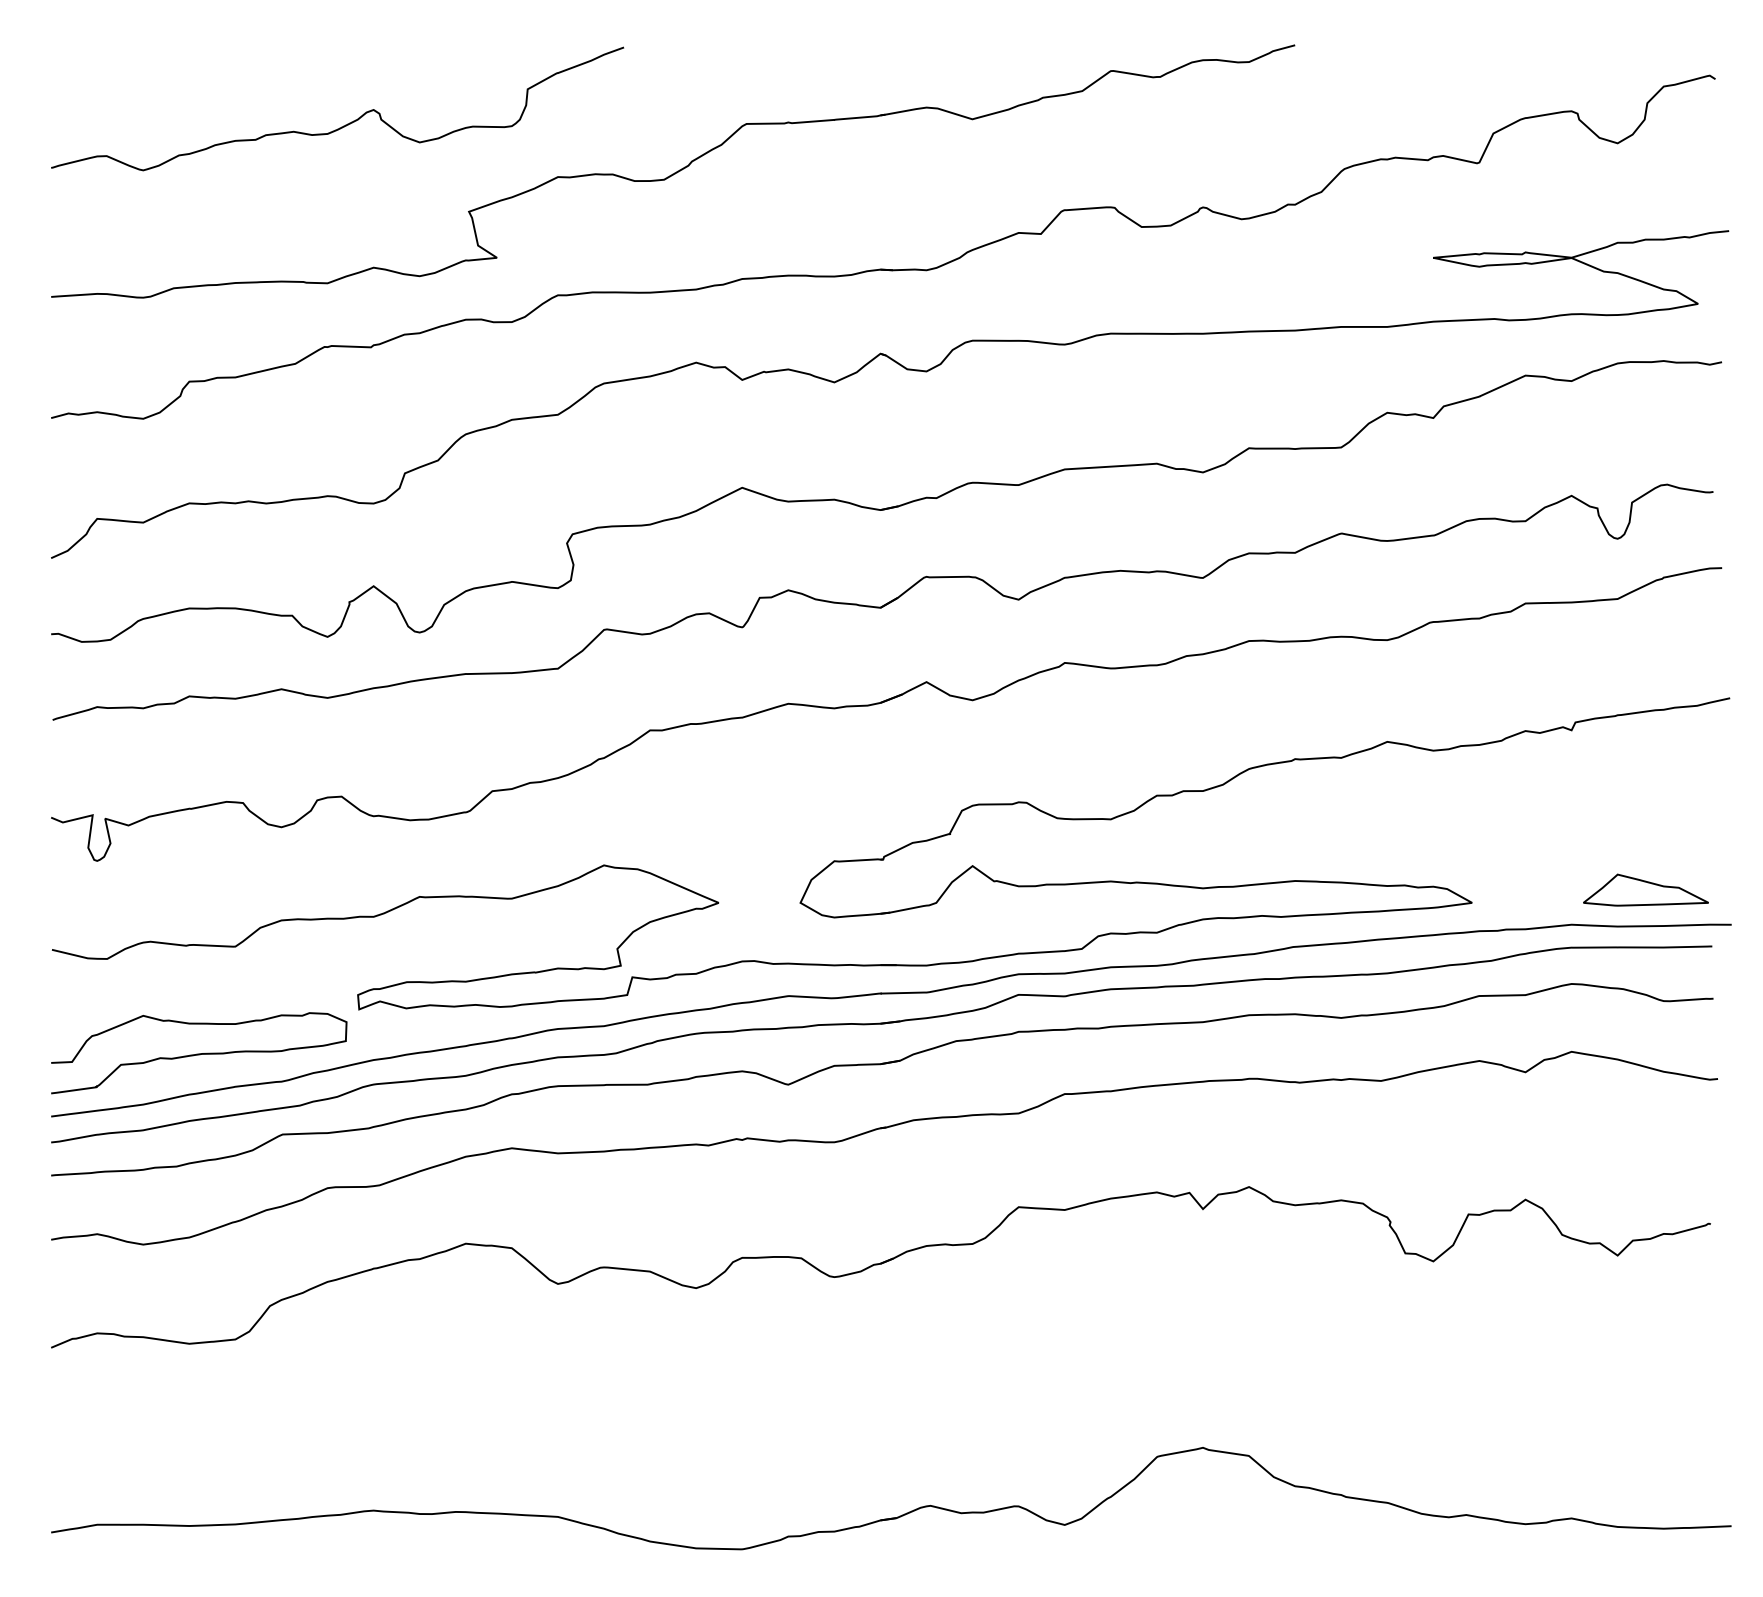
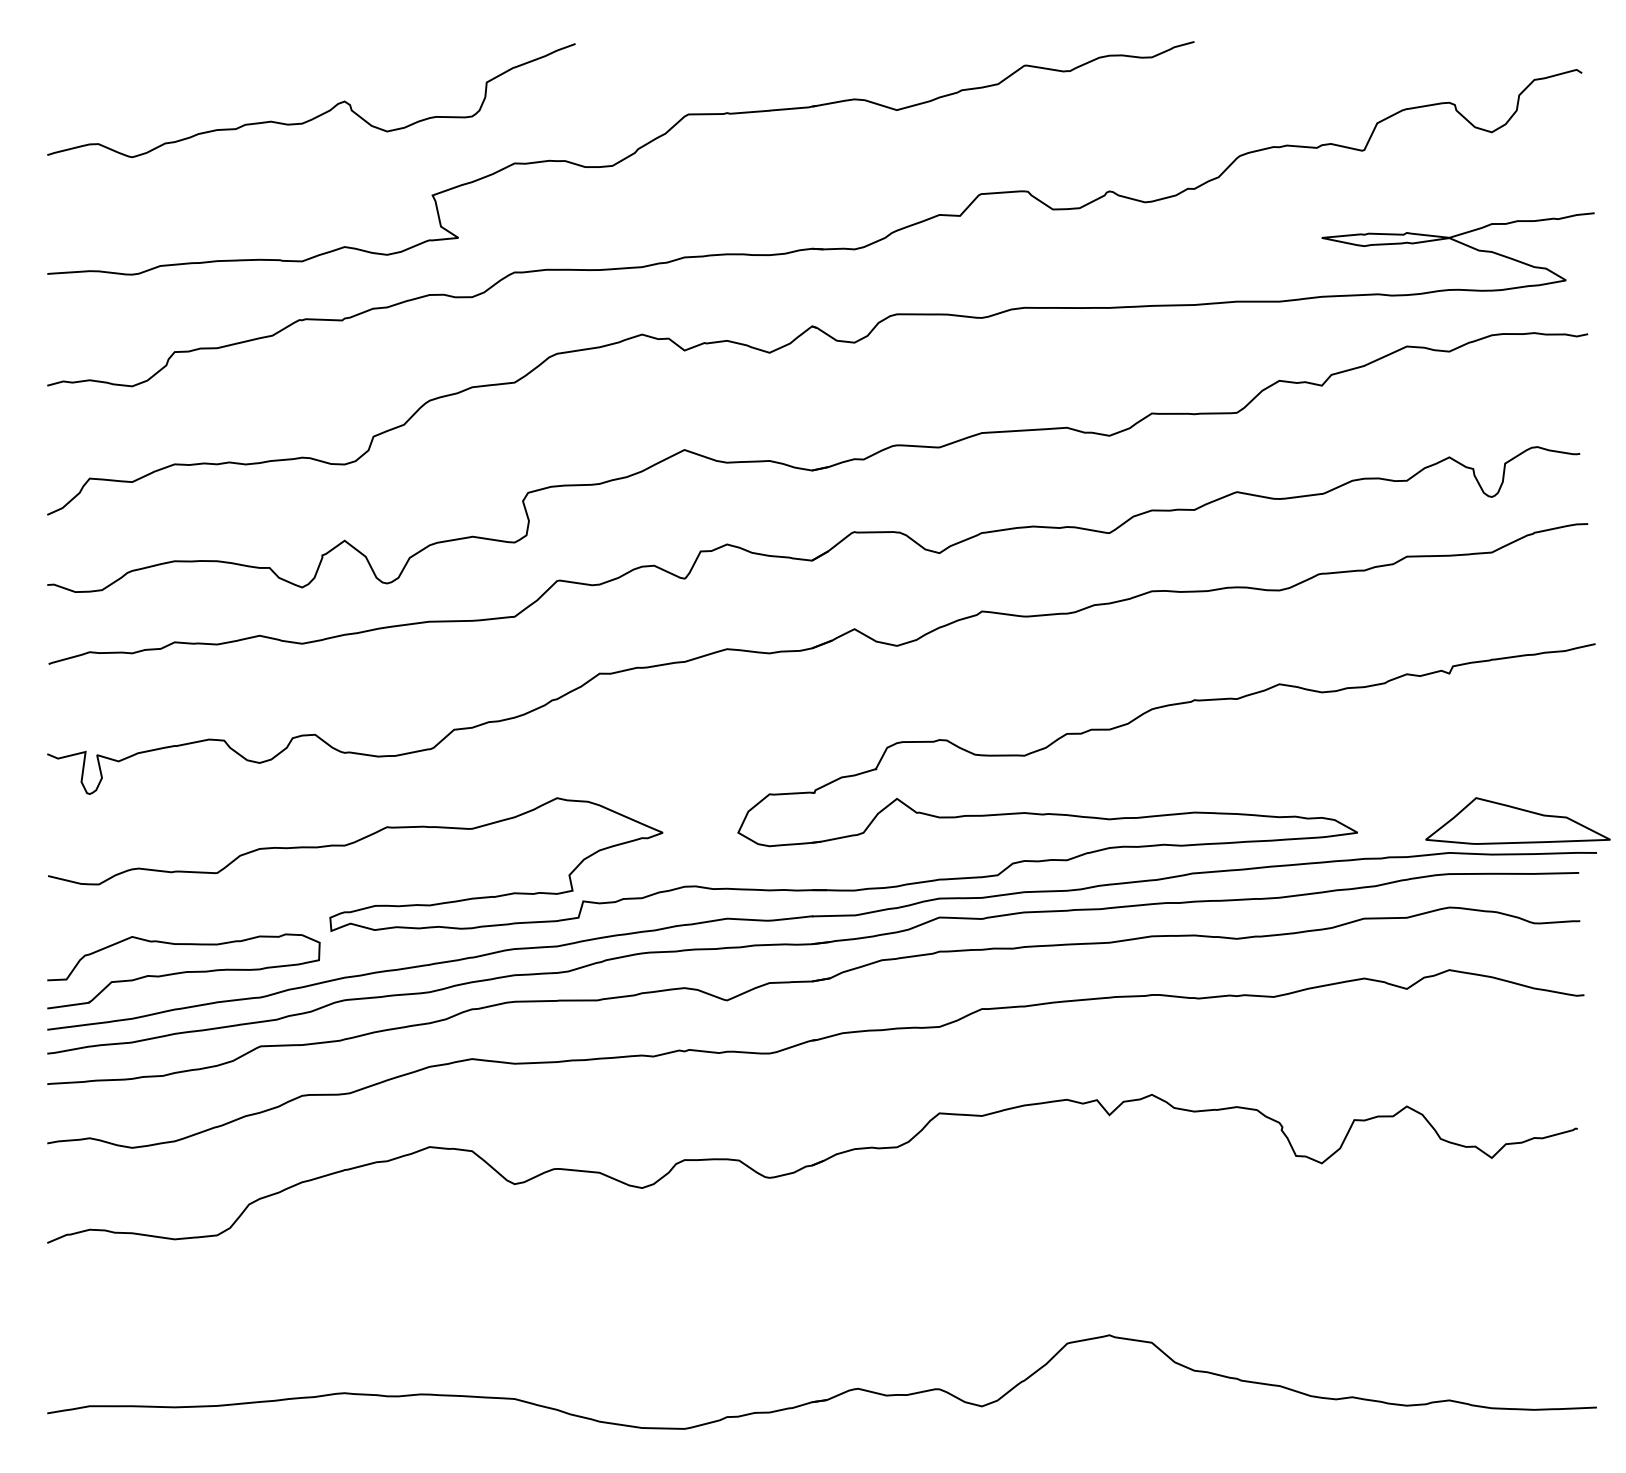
part: (1645, 889) -> (1517, 820), size x1.6

